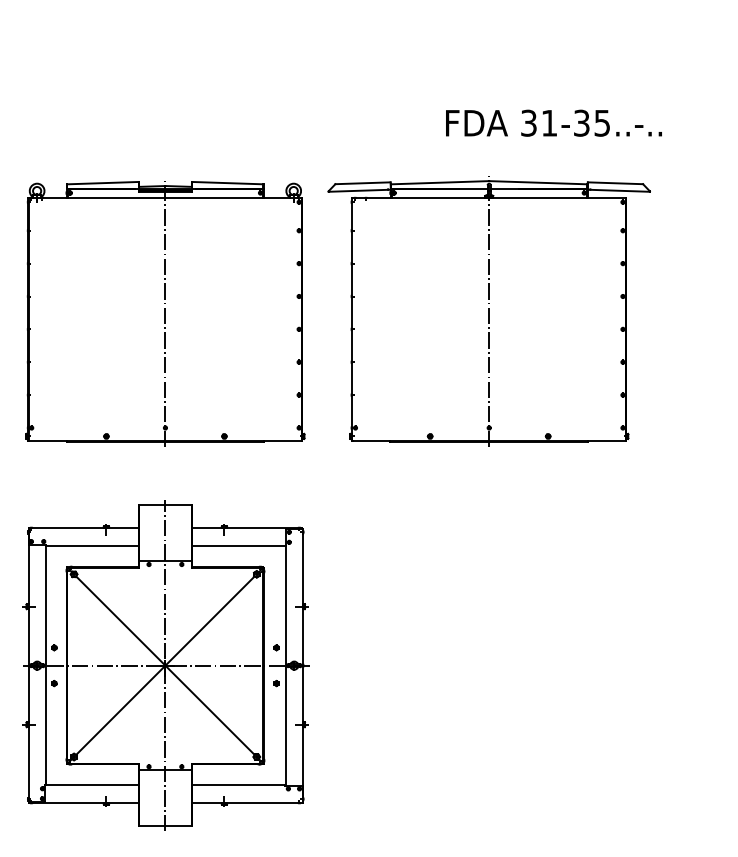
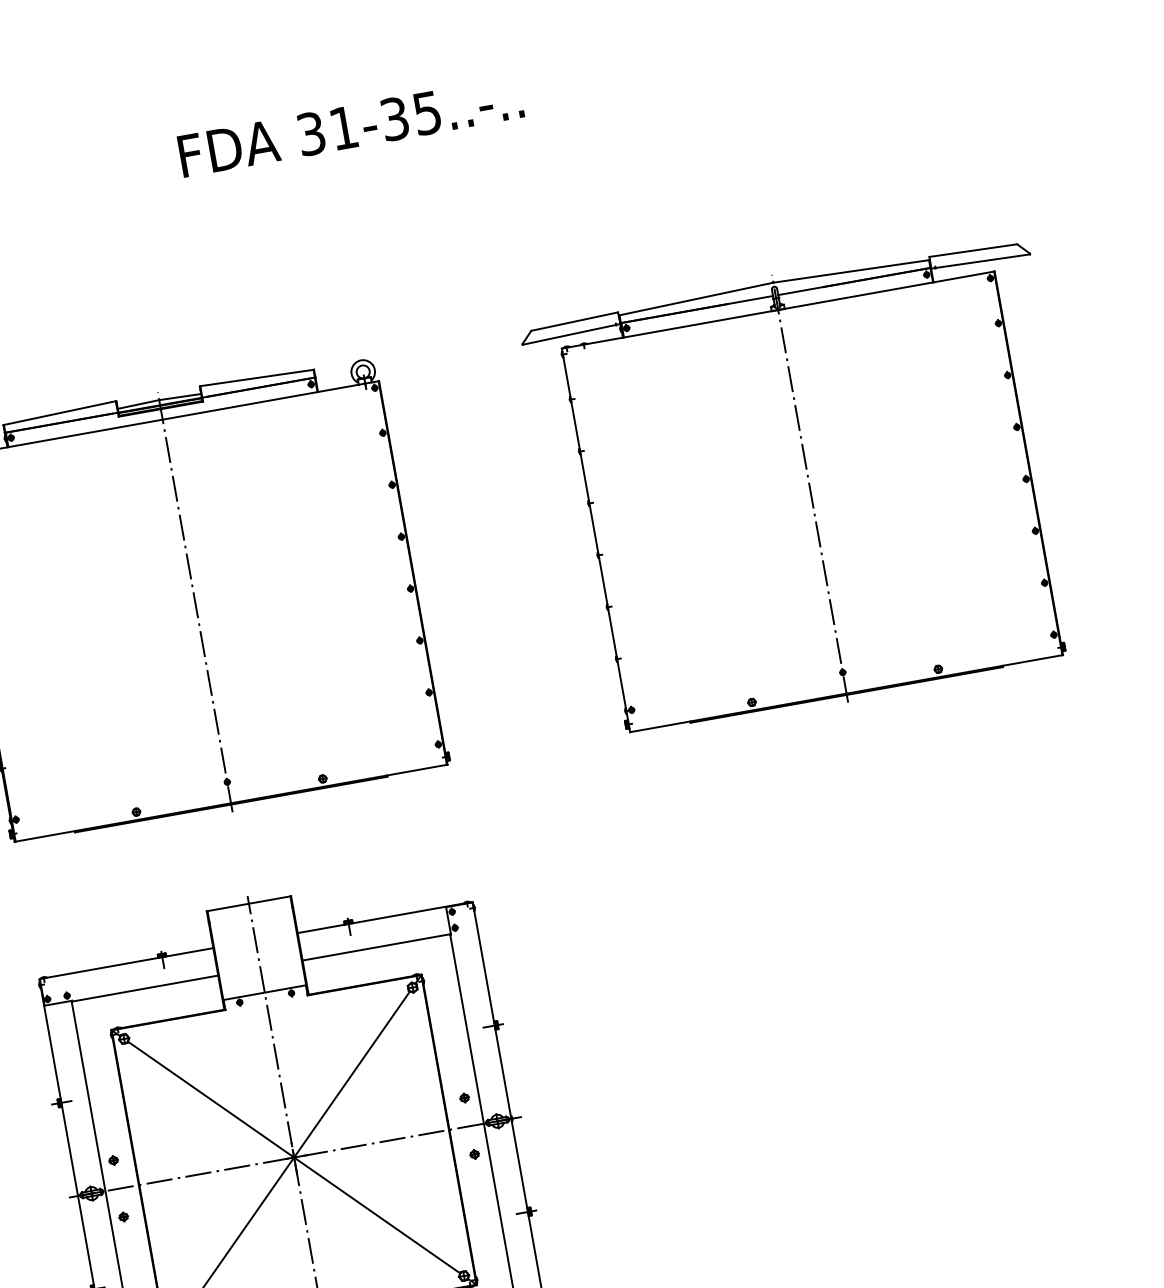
text: (553, 122) -> (349, 125), moved
part: (488, 311) -> (808, 488), moved

